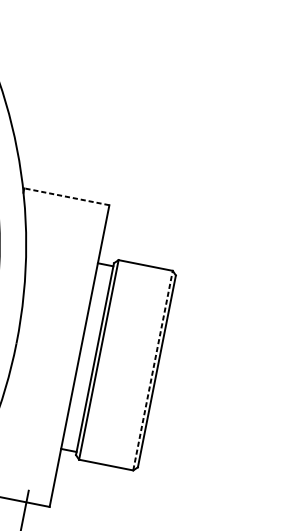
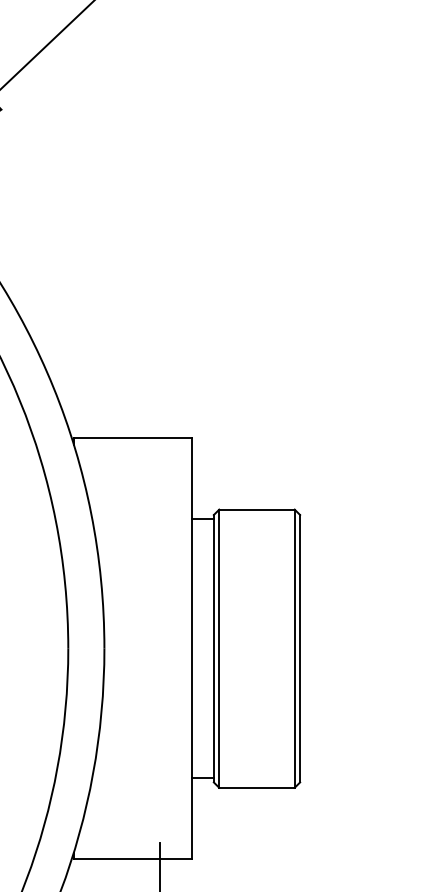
line: (66, 196) -> (132, 438), dashed -> solid
line: (152, 370) -> (294, 648), dashed -> solid

